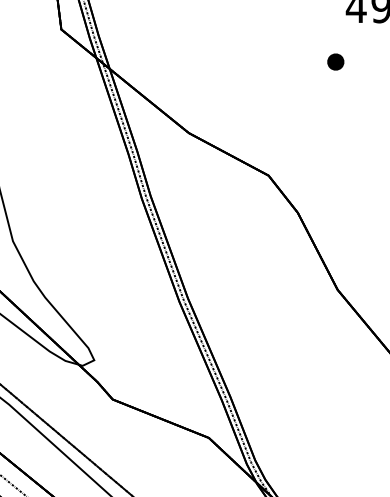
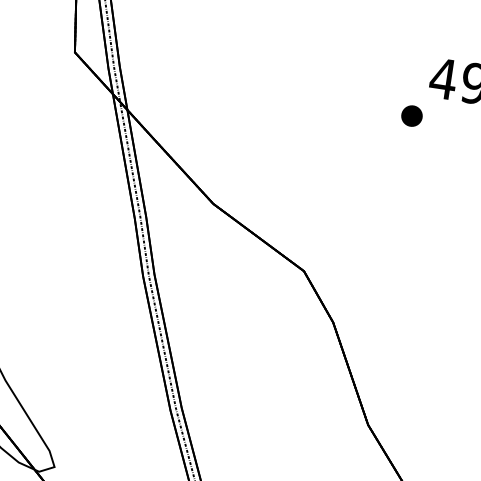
part: (335, 61) -> (411, 115), moved

